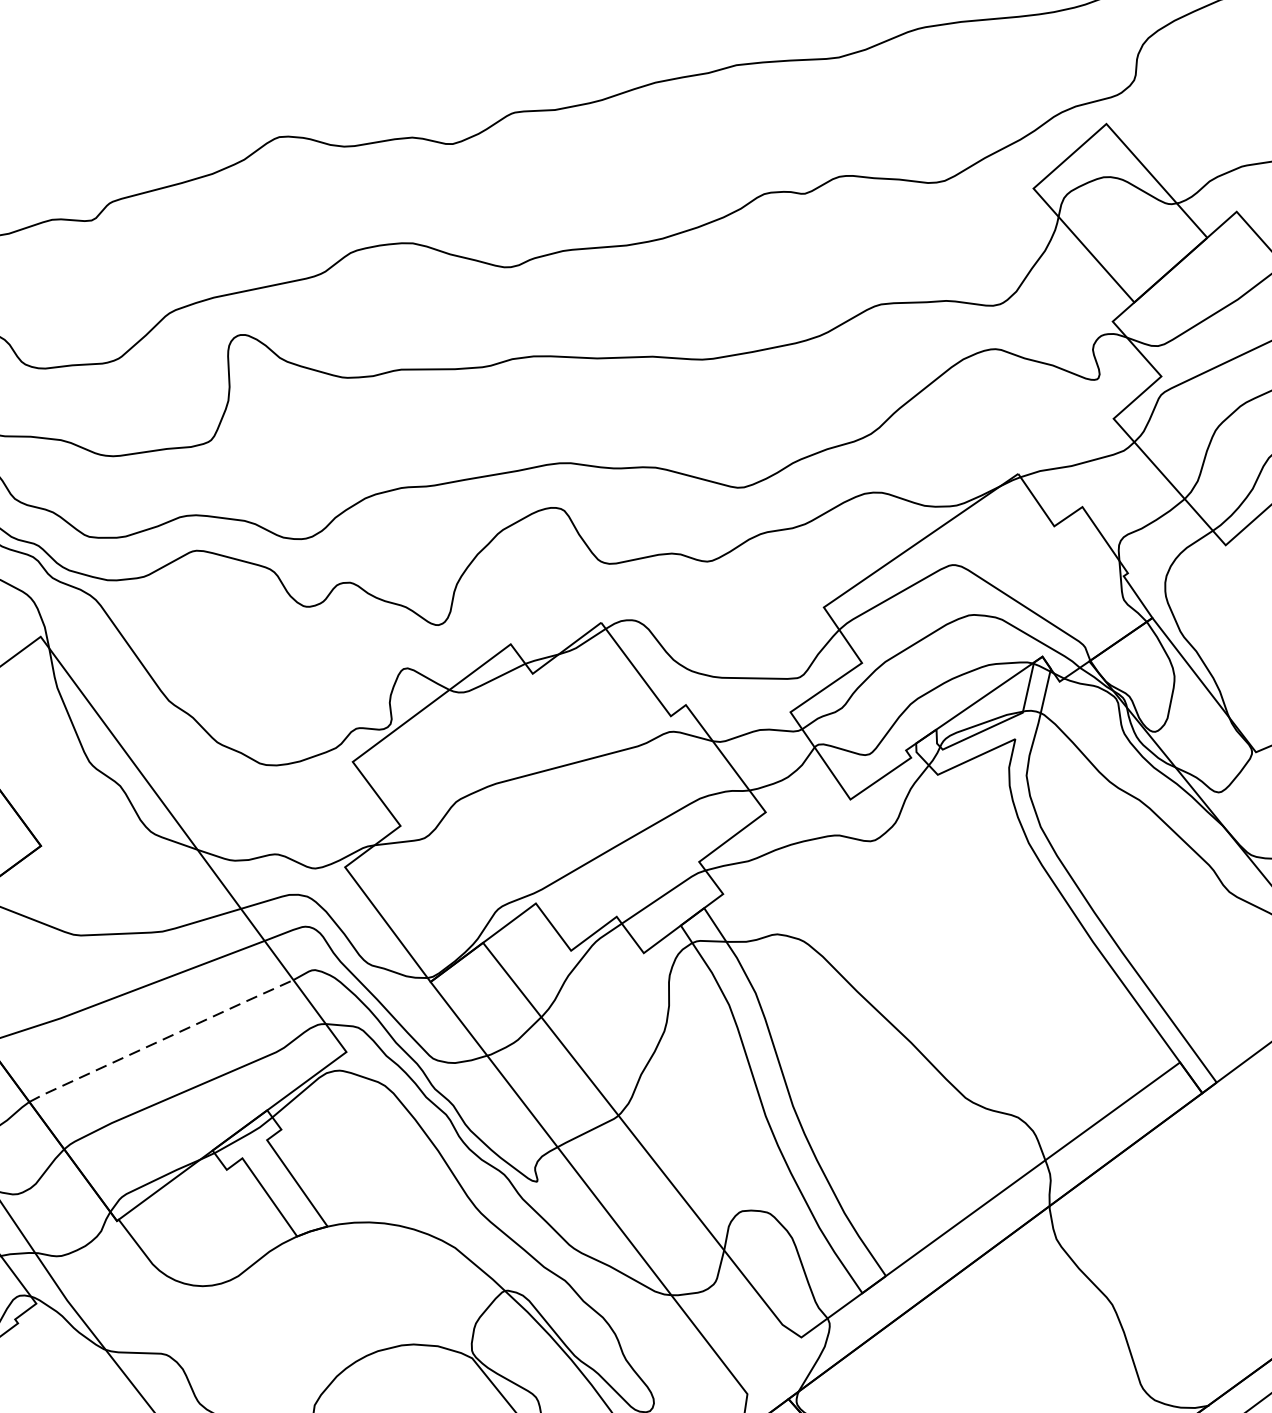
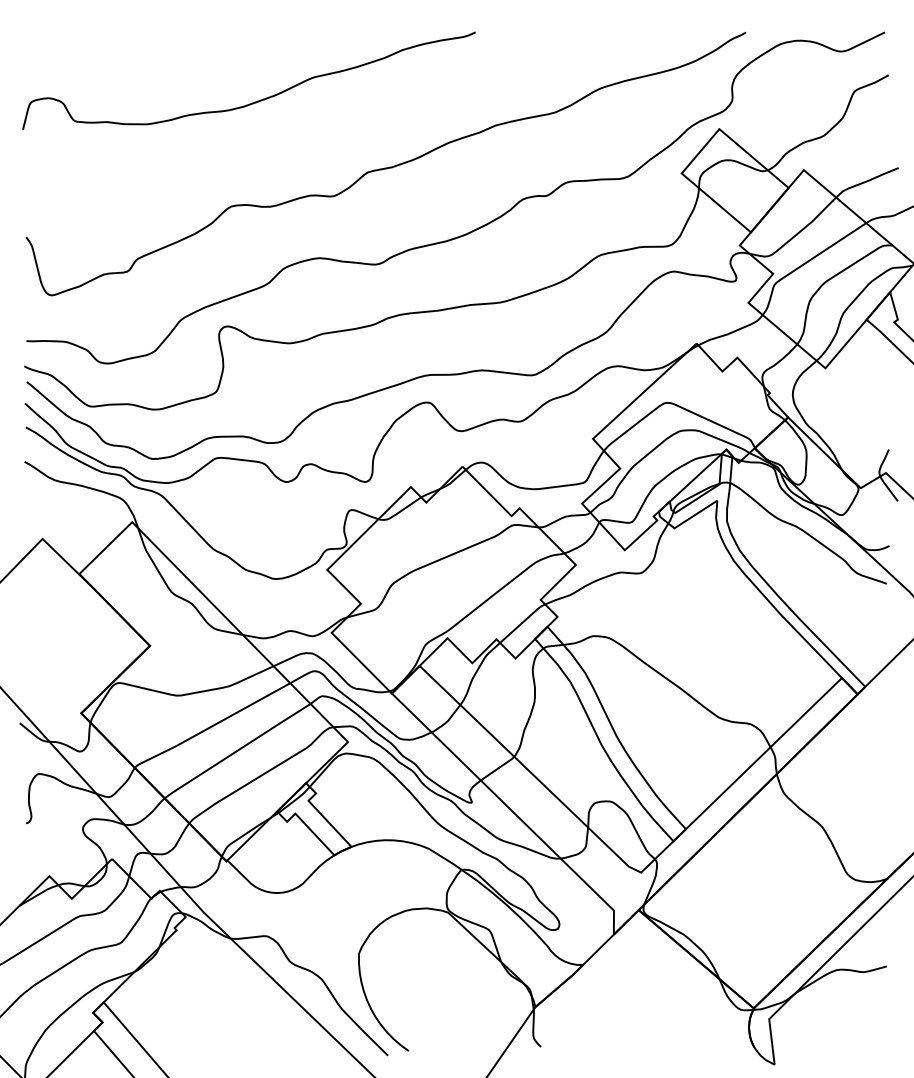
line: (161, 1039) -> (237, 750), dashed -> solid

